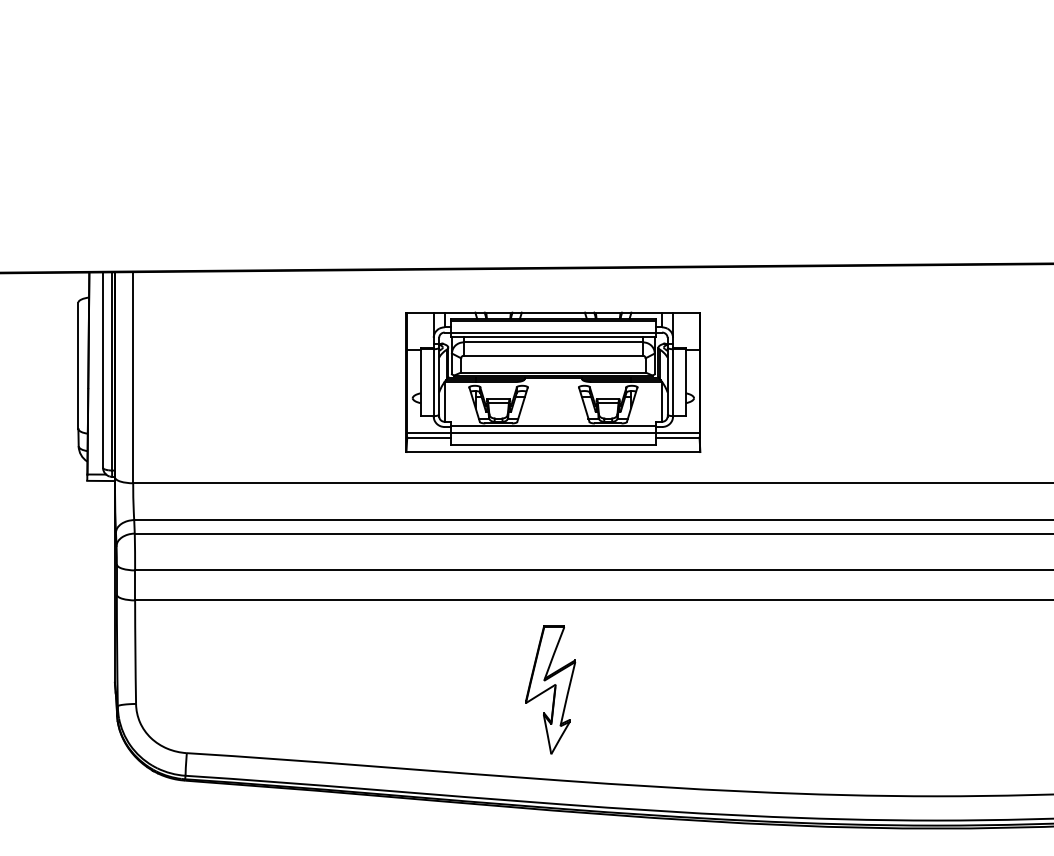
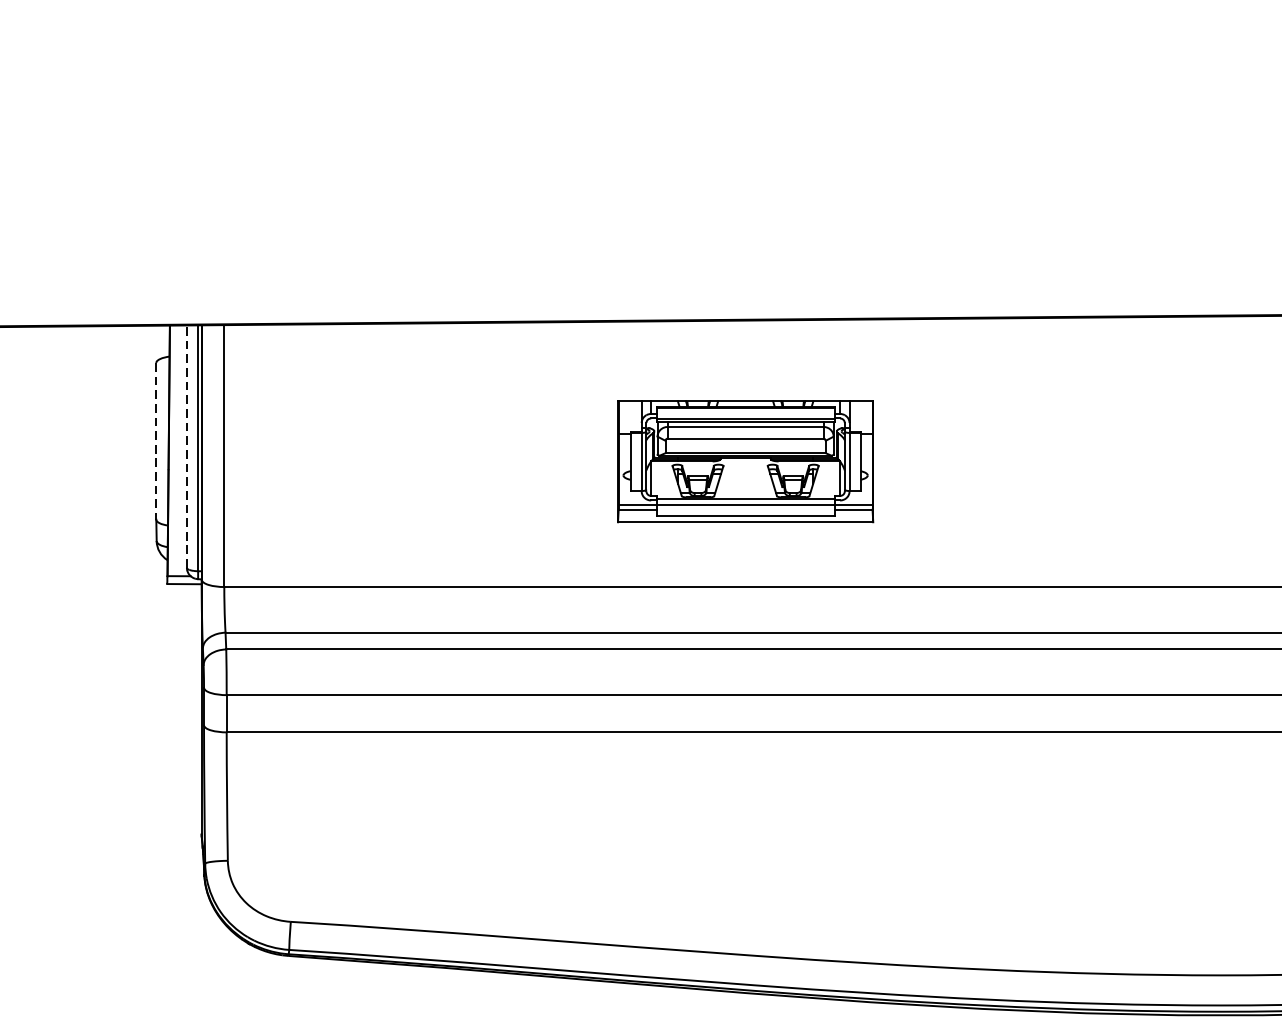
line: (78, 366) -> (156, 442), solid -> dashed
line: (103, 370) -> (187, 447), solid -> dashed
part: (553, 381) -> (745, 460), size x0.7
part: (550, 689) -> (741, 842), removed

